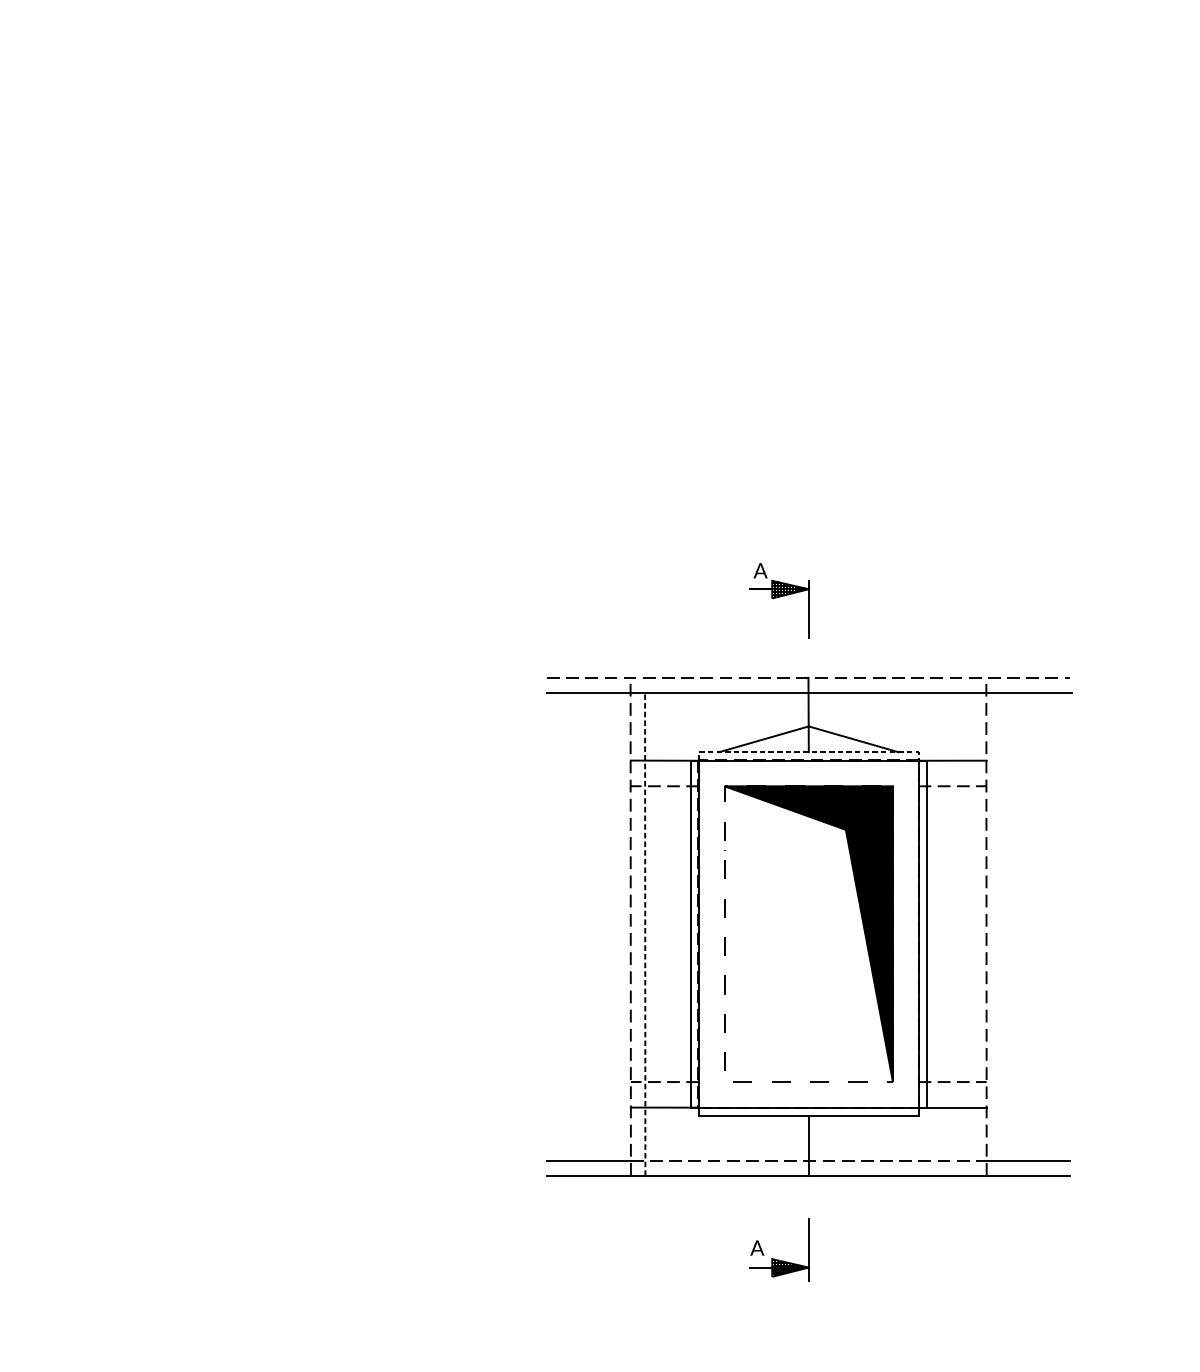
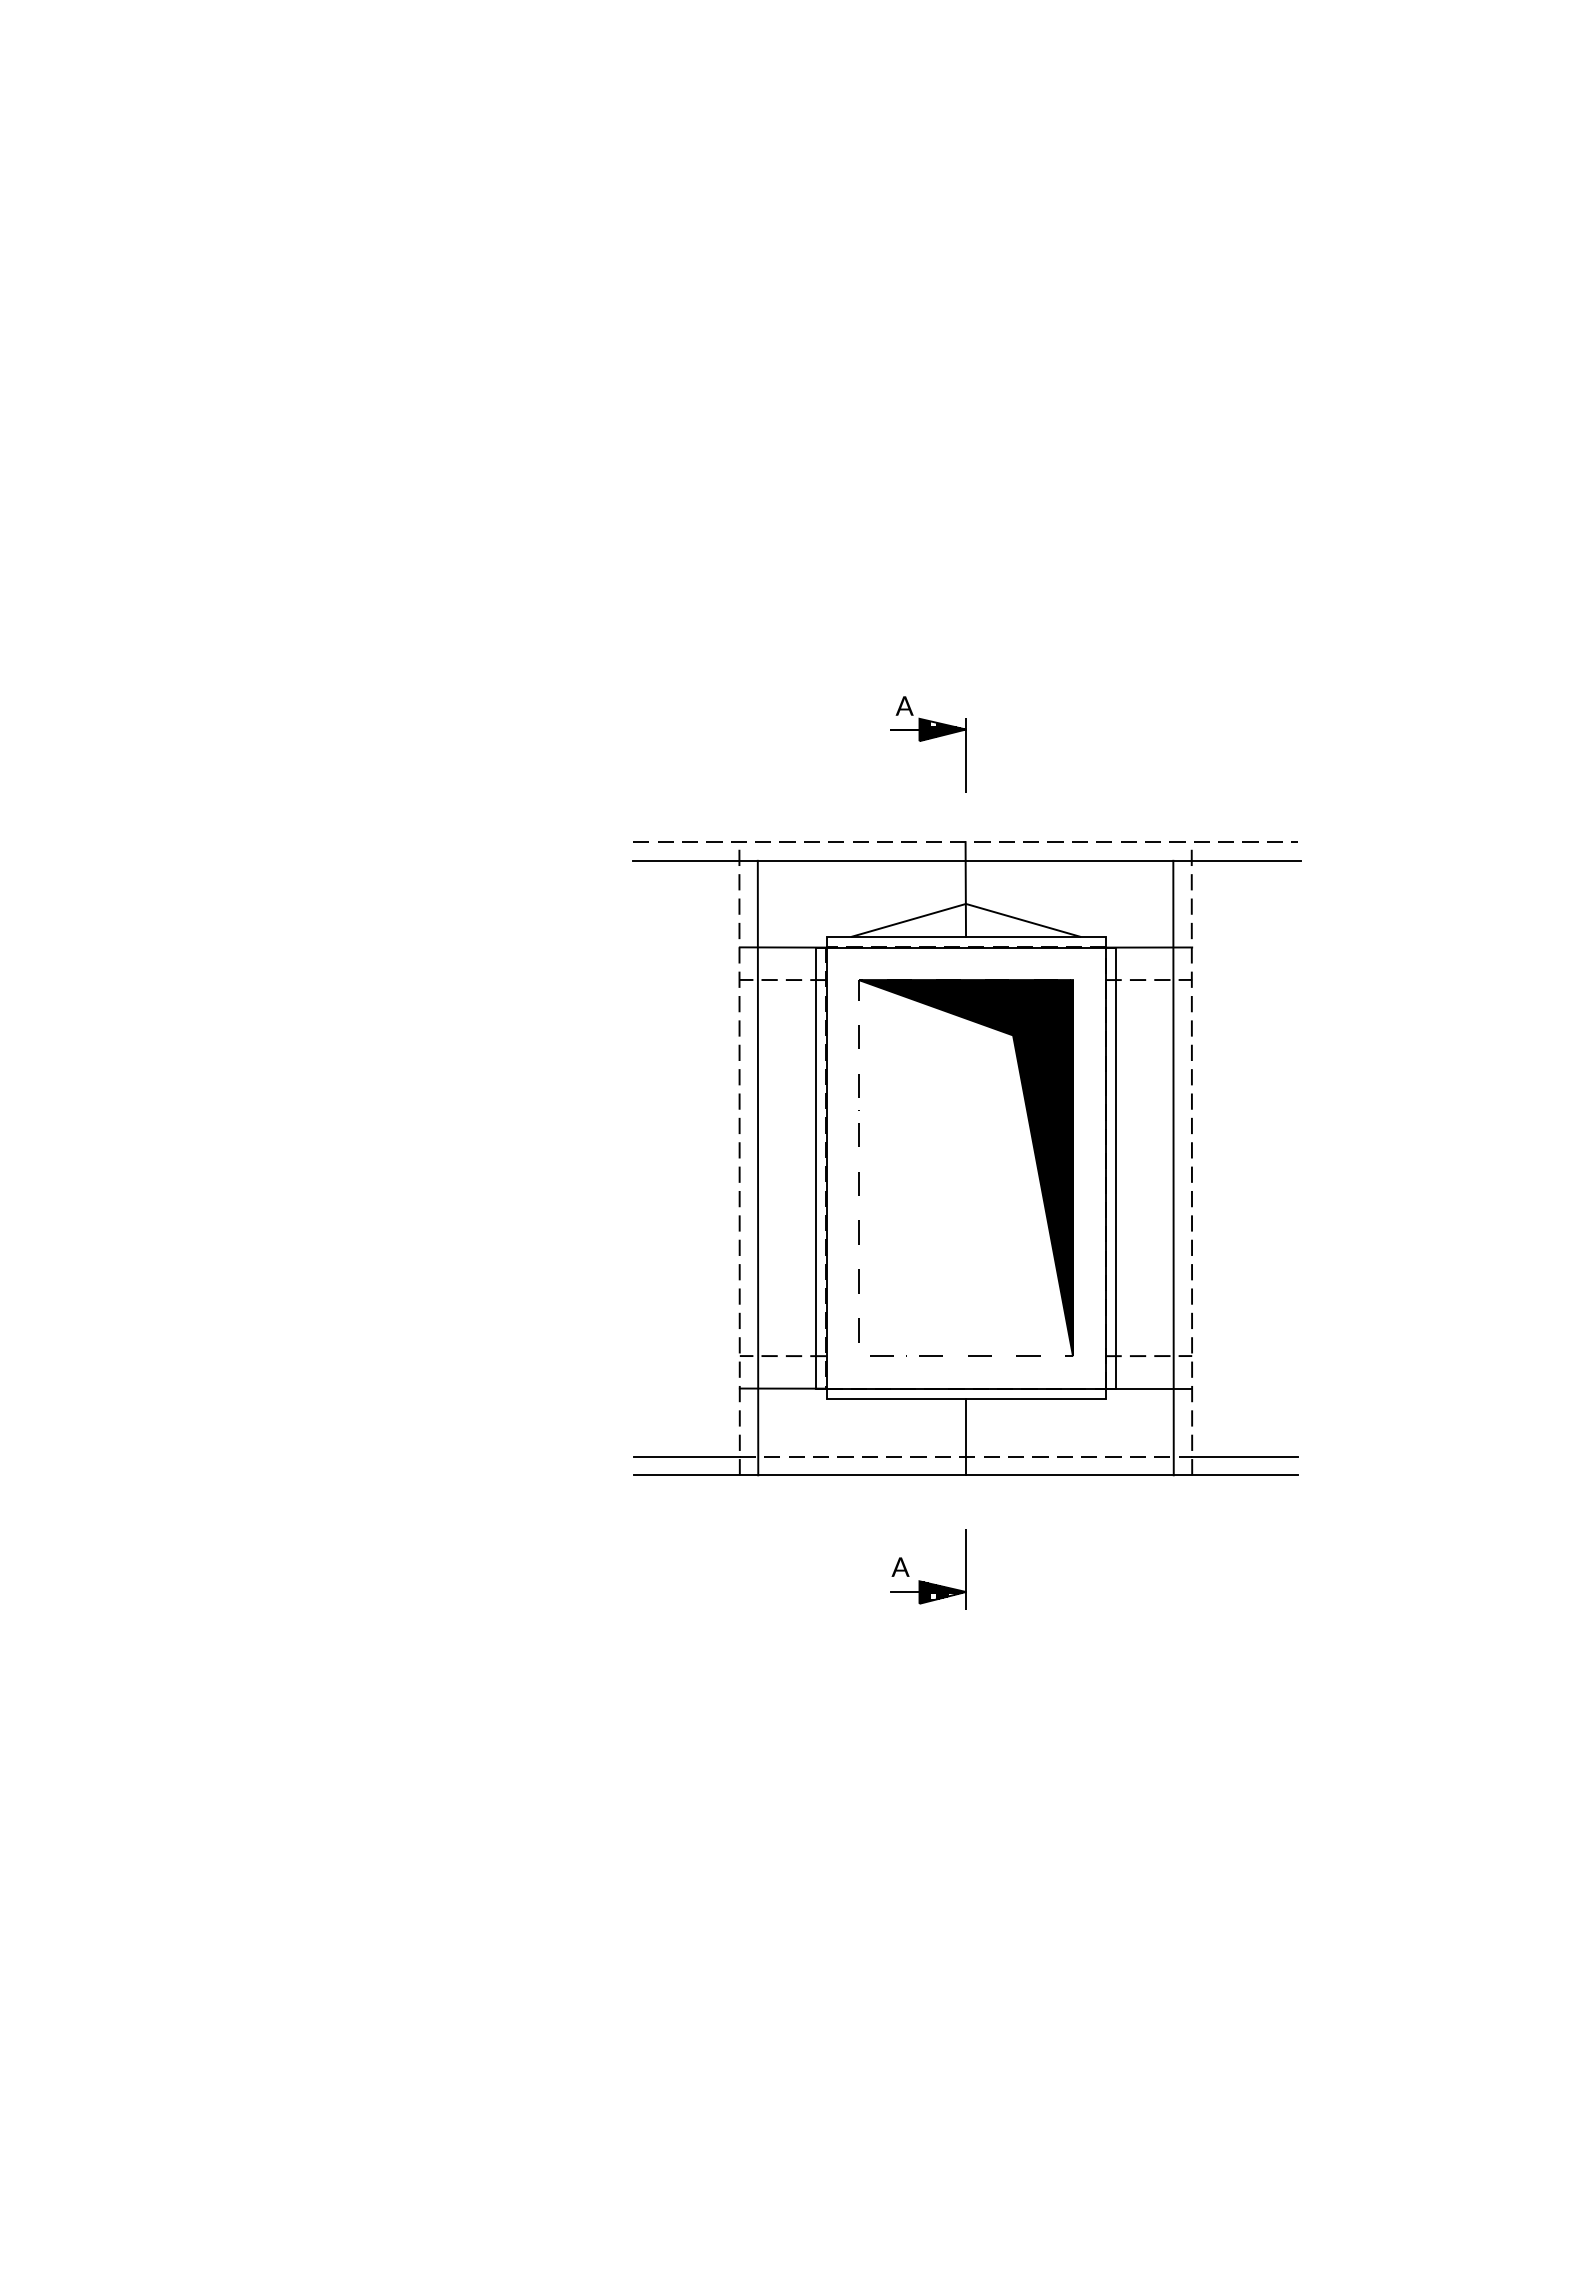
line: (809, 752) -> (966, 936), dashed -> solid
line: (645, 933) -> (758, 1167), dashed -> solid
line: (971, 933) -> (1173, 1167), added

